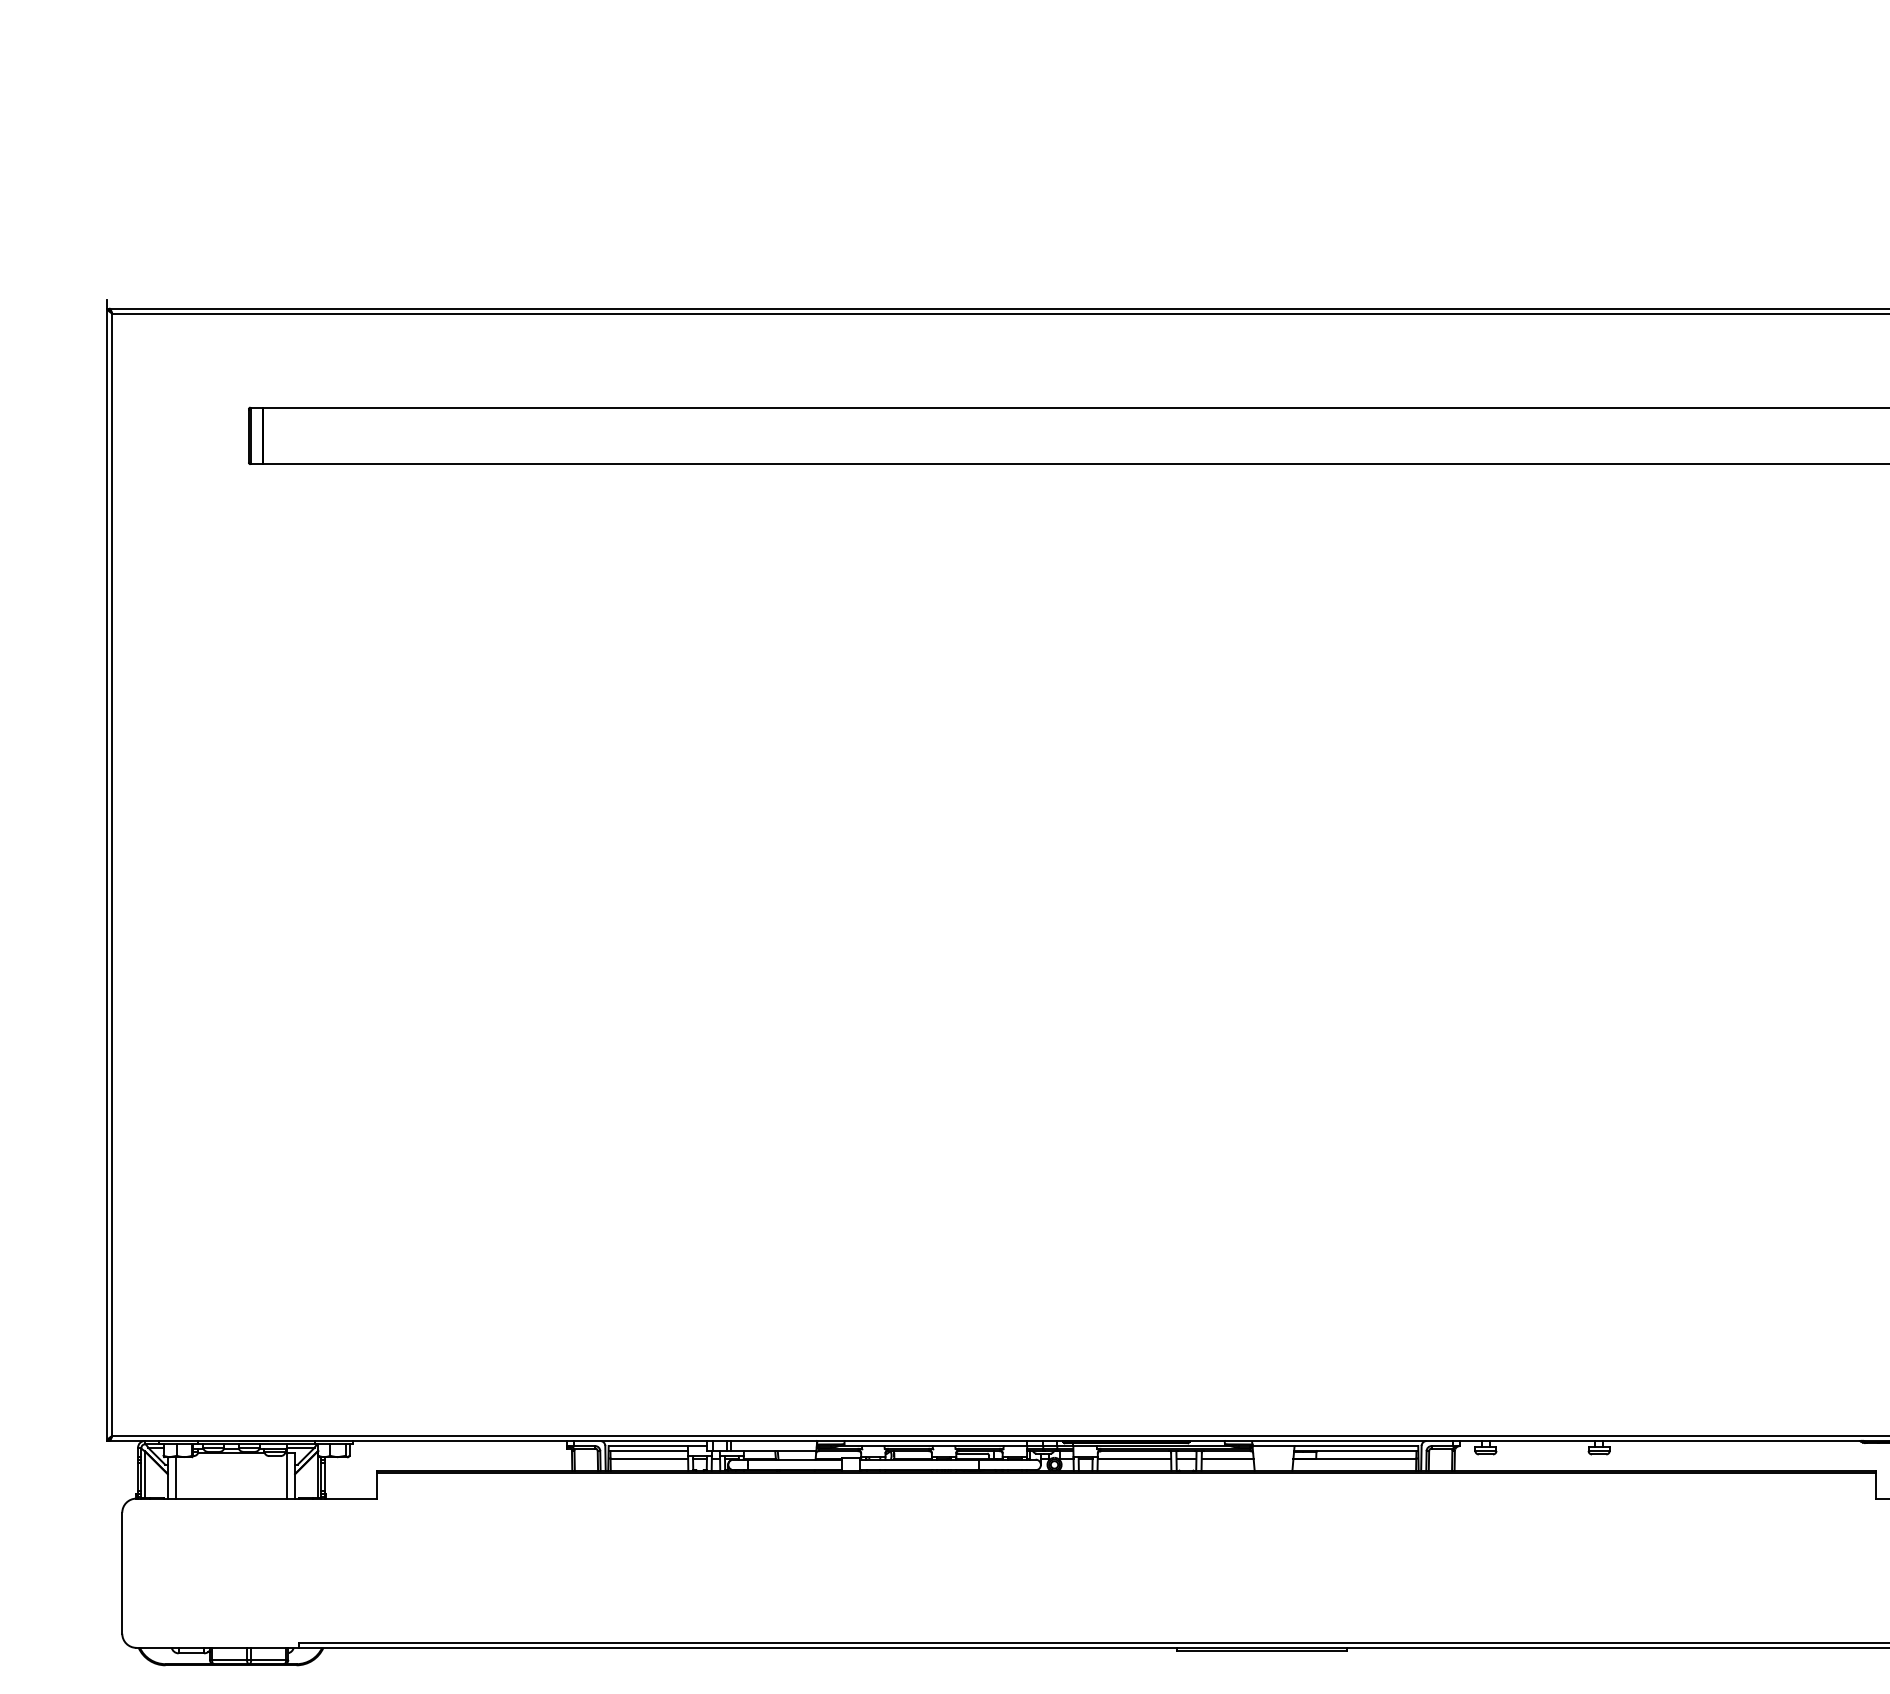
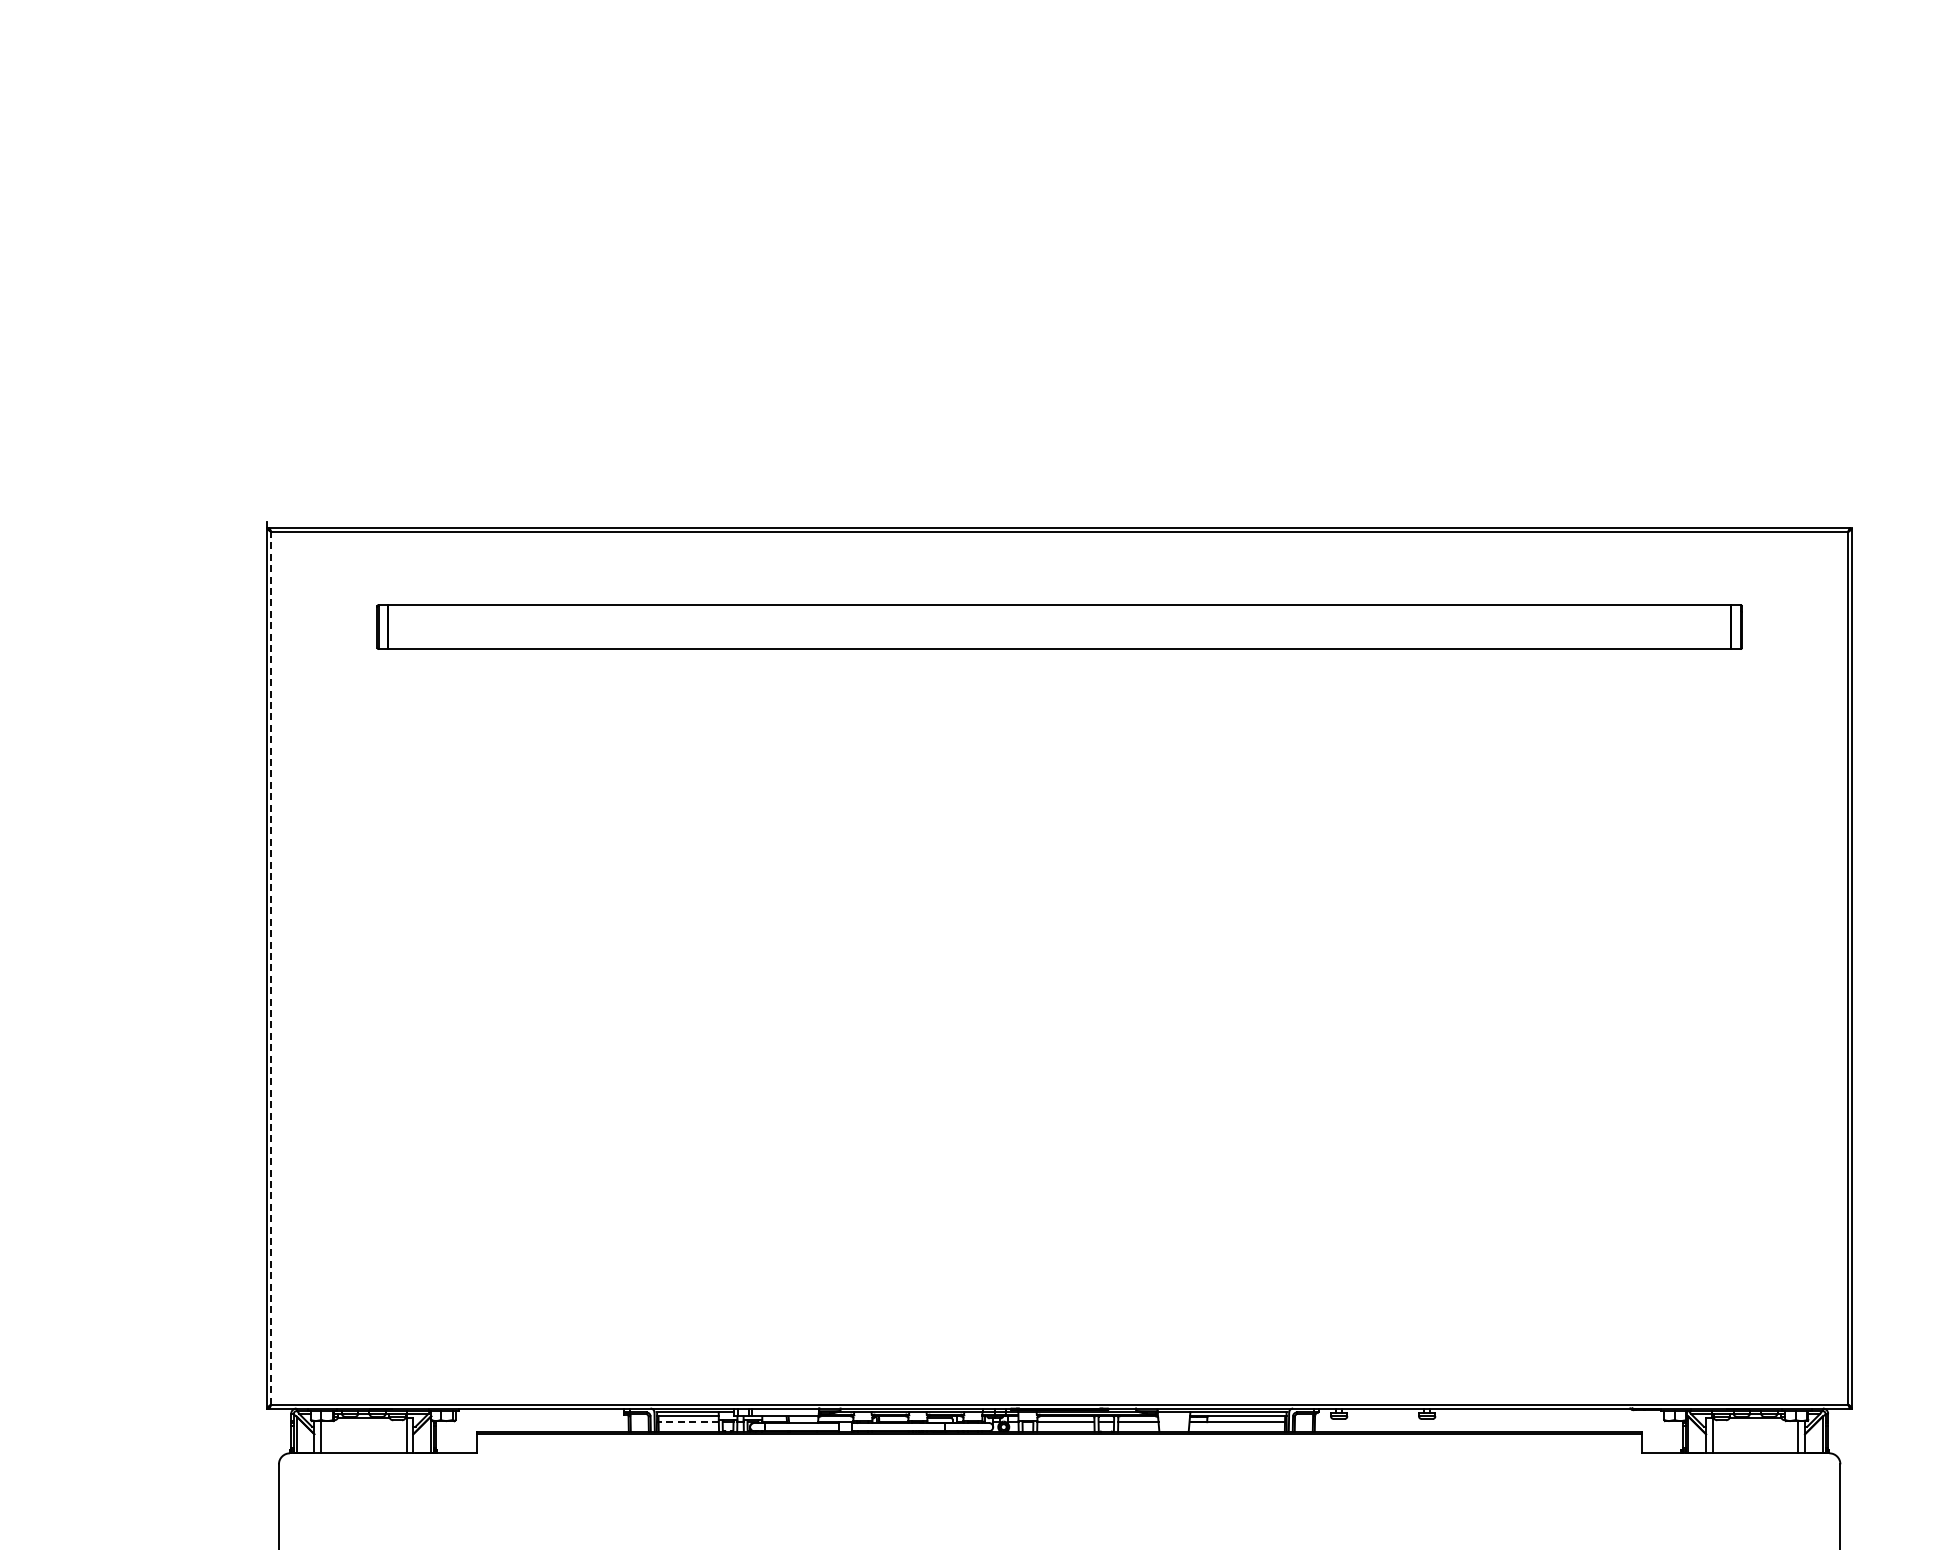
line: (112, 873) -> (271, 967), solid -> dashed
line: (649, 1458) -> (688, 1422), solid -> dashed

